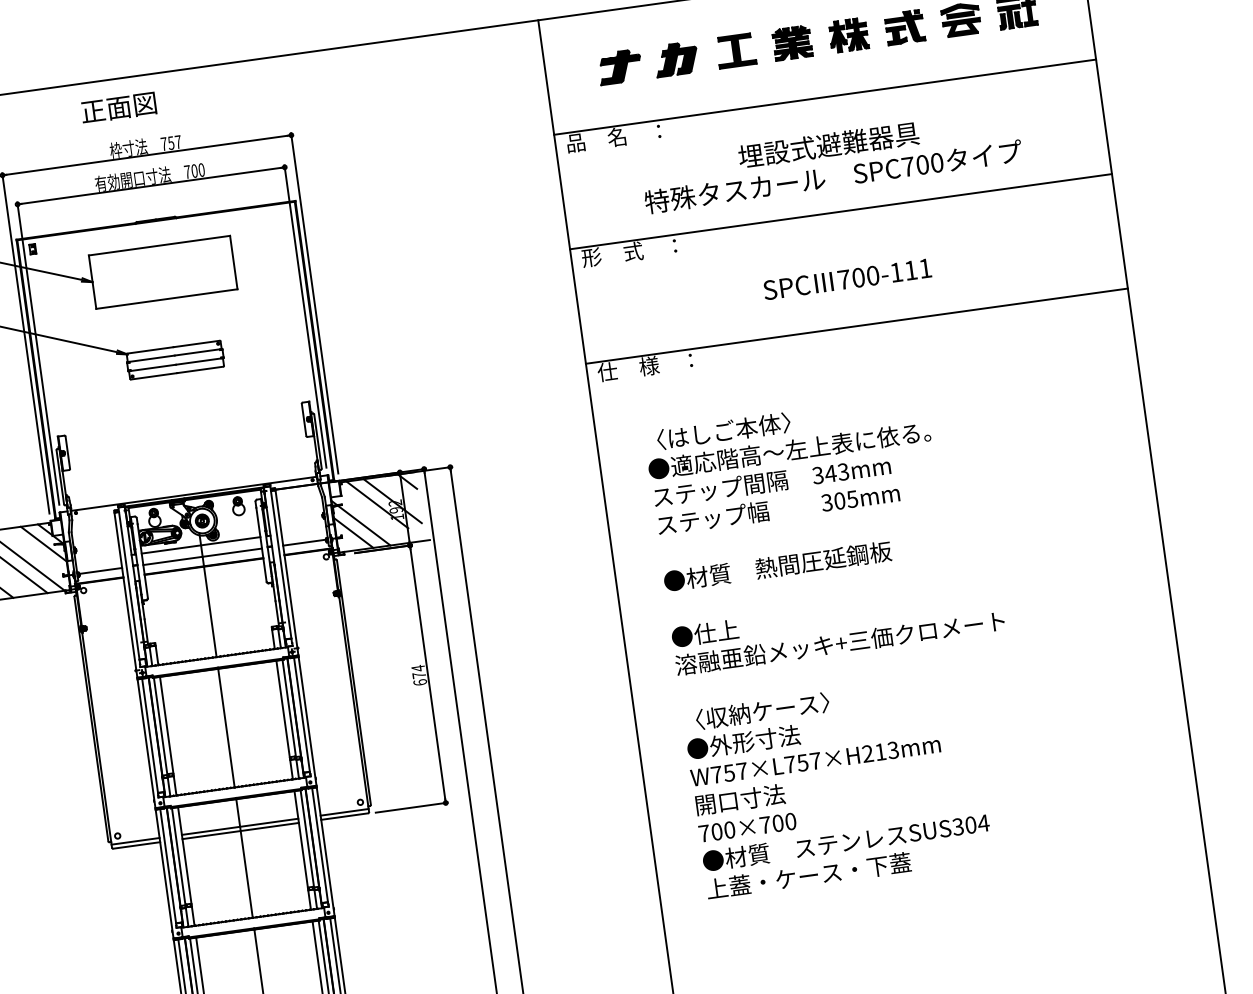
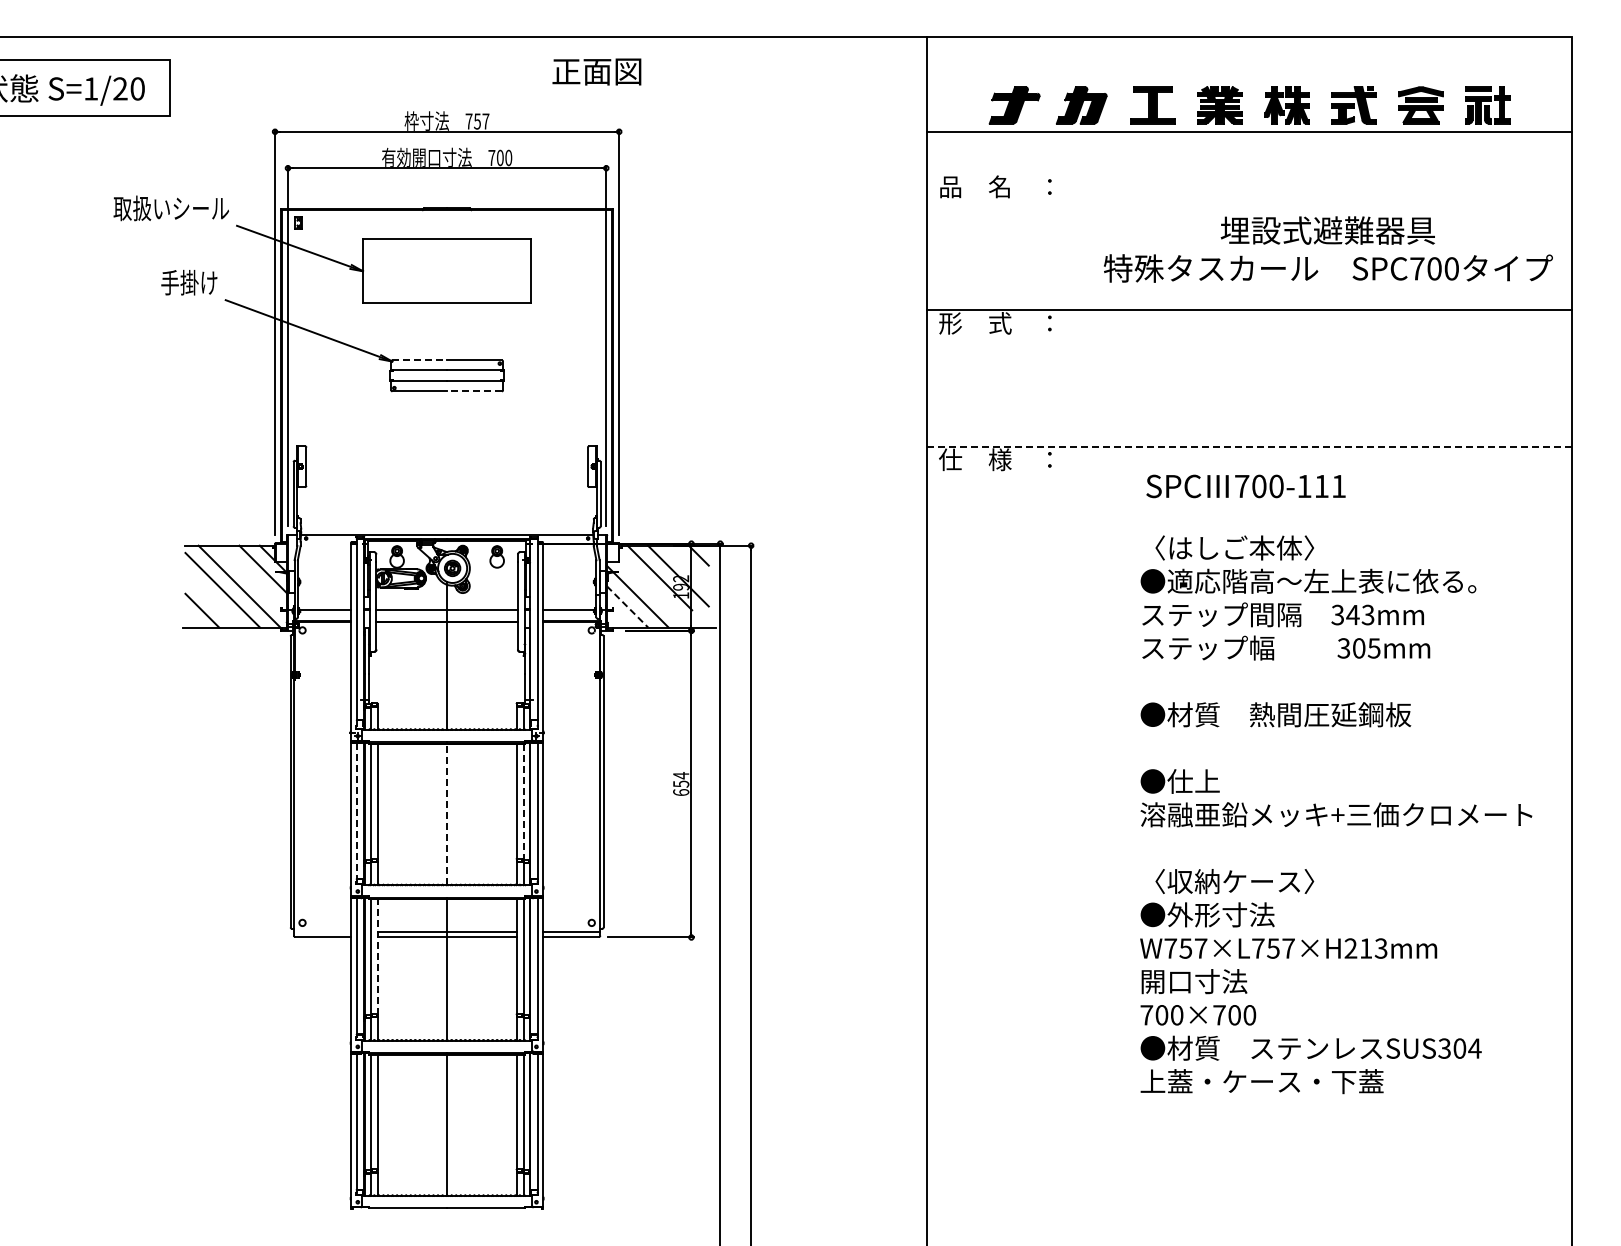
line: (825, 96) -> (1249, 131), moved
text: (118, 107) -> (596, 71), moved
text: (831, 160) -> (1328, 249), moved
text: (847, 279) -> (1245, 486), moved
line: (856, 325) -> (1249, 446), solid -> dashed
line: (151, 350) -> (420, 360), solid -> dashed
line: (200, 370) -> (474, 391), solid -> dashed
line: (353, 533) -> (627, 607), solid -> dashed
line: (200, 545) -> (446, 596), removed
text: (840, 643) -> (1336, 814), moved
text: (419, 674) -> (681, 783), 674 -> 654
line: (289, 708) -> (523, 801), solid -> dashed
line: (226, 728) -> (447, 814), solid -> dashed
line: (149, 735) -> (356, 810), solid -> dashed
line: (135, 841) -> (322, 932), removed
line: (184, 855) -> (377, 956), solid -> dashed

